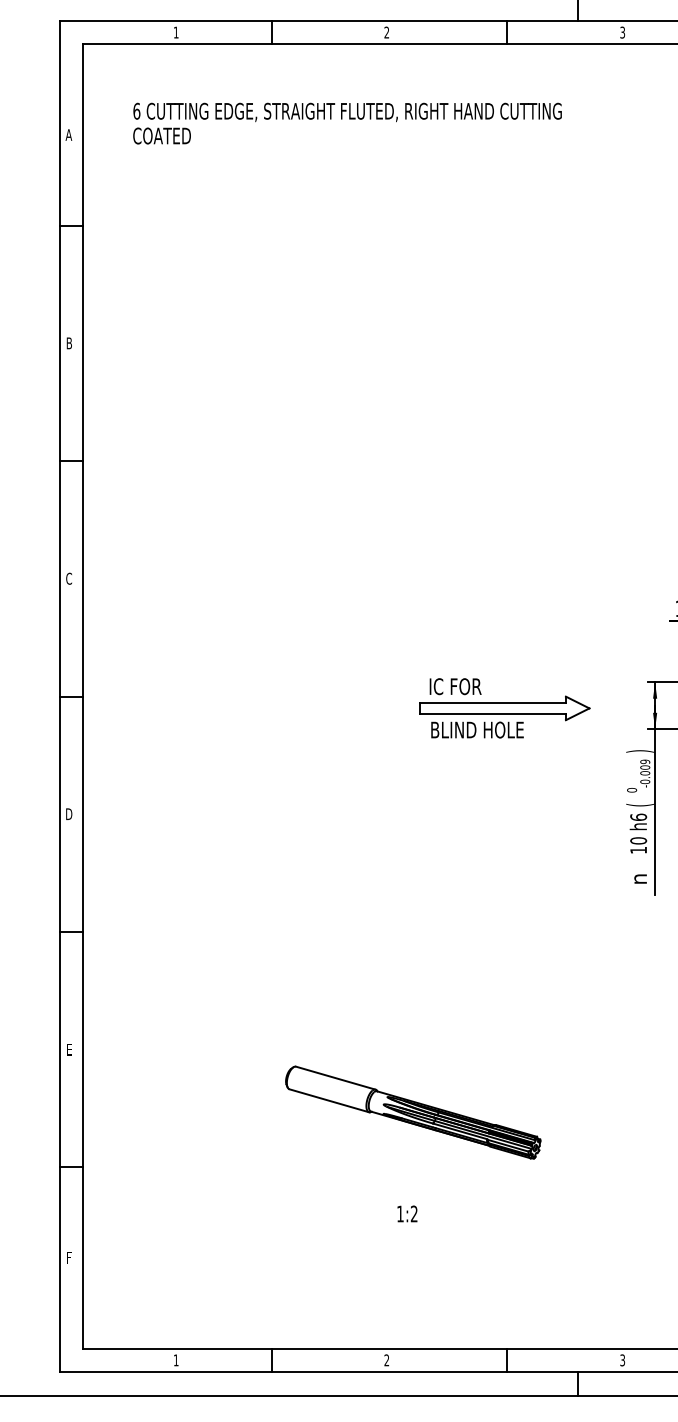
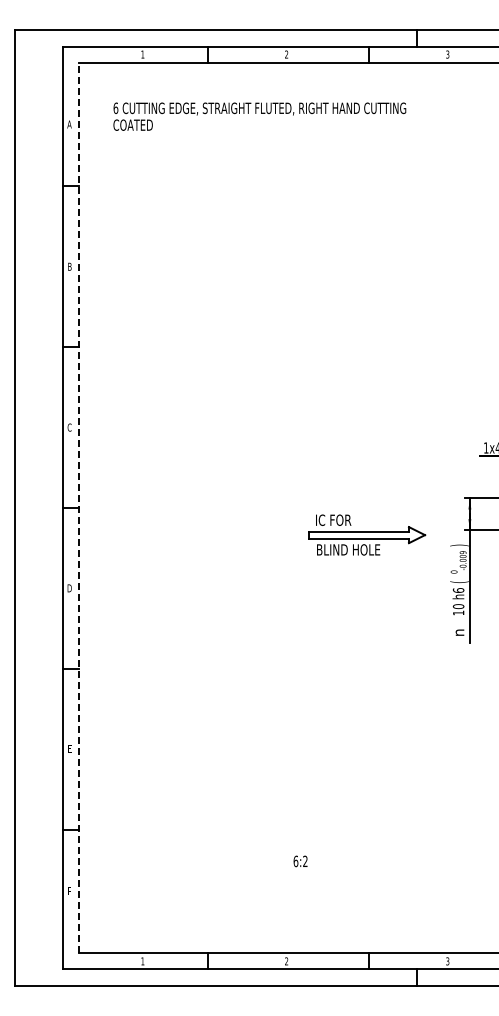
line: (83, 695) -> (79, 507), solid -> dashed
part: (505, 707) -> (367, 534), moved
part: (412, 1111) -> (304, 791), removed
text: (399, 1214) -> (295, 861), 1:2 -> 6:2

